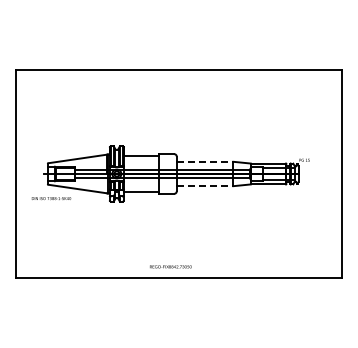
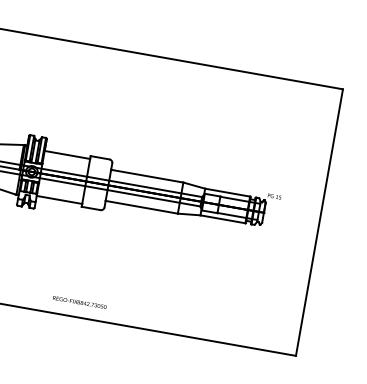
line: (205, 161) -> (147, 175), dashed -> solid
line: (205, 186) -> (142, 207), dashed -> solid

